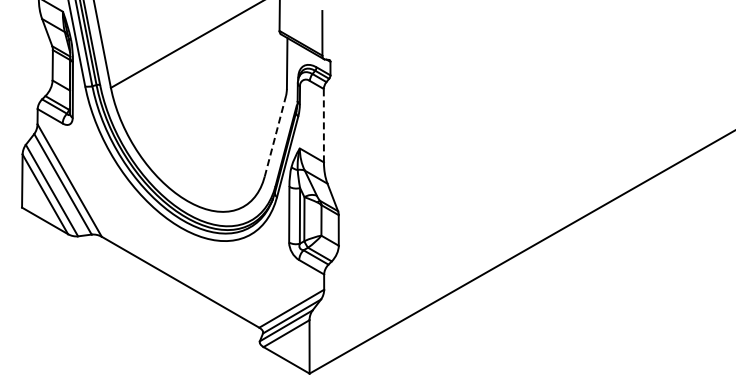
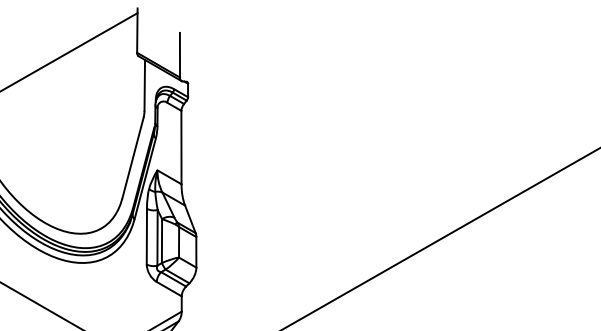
line: (323, 125) -> (181, 147), dashed -> solid
line: (275, 136) -> (133, 158), dashed -> solid

